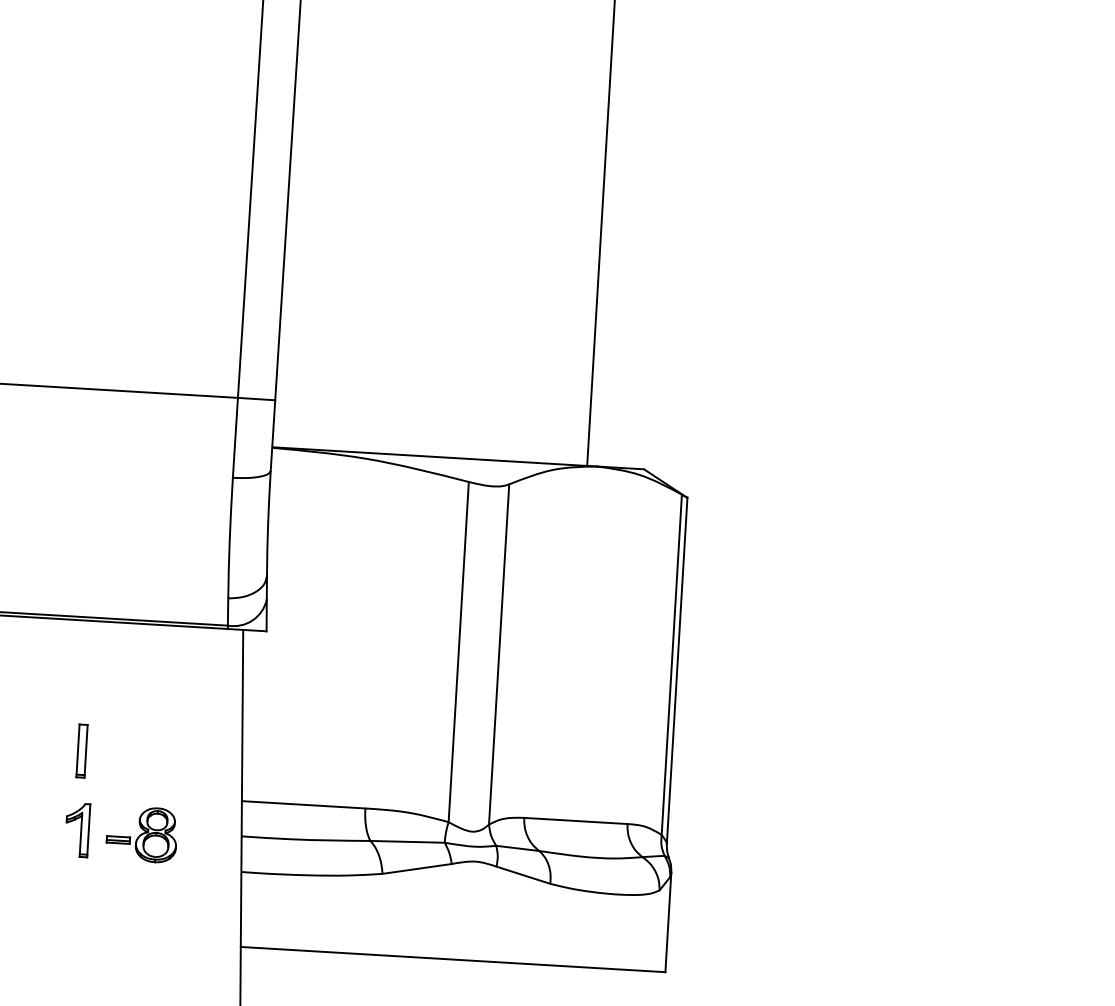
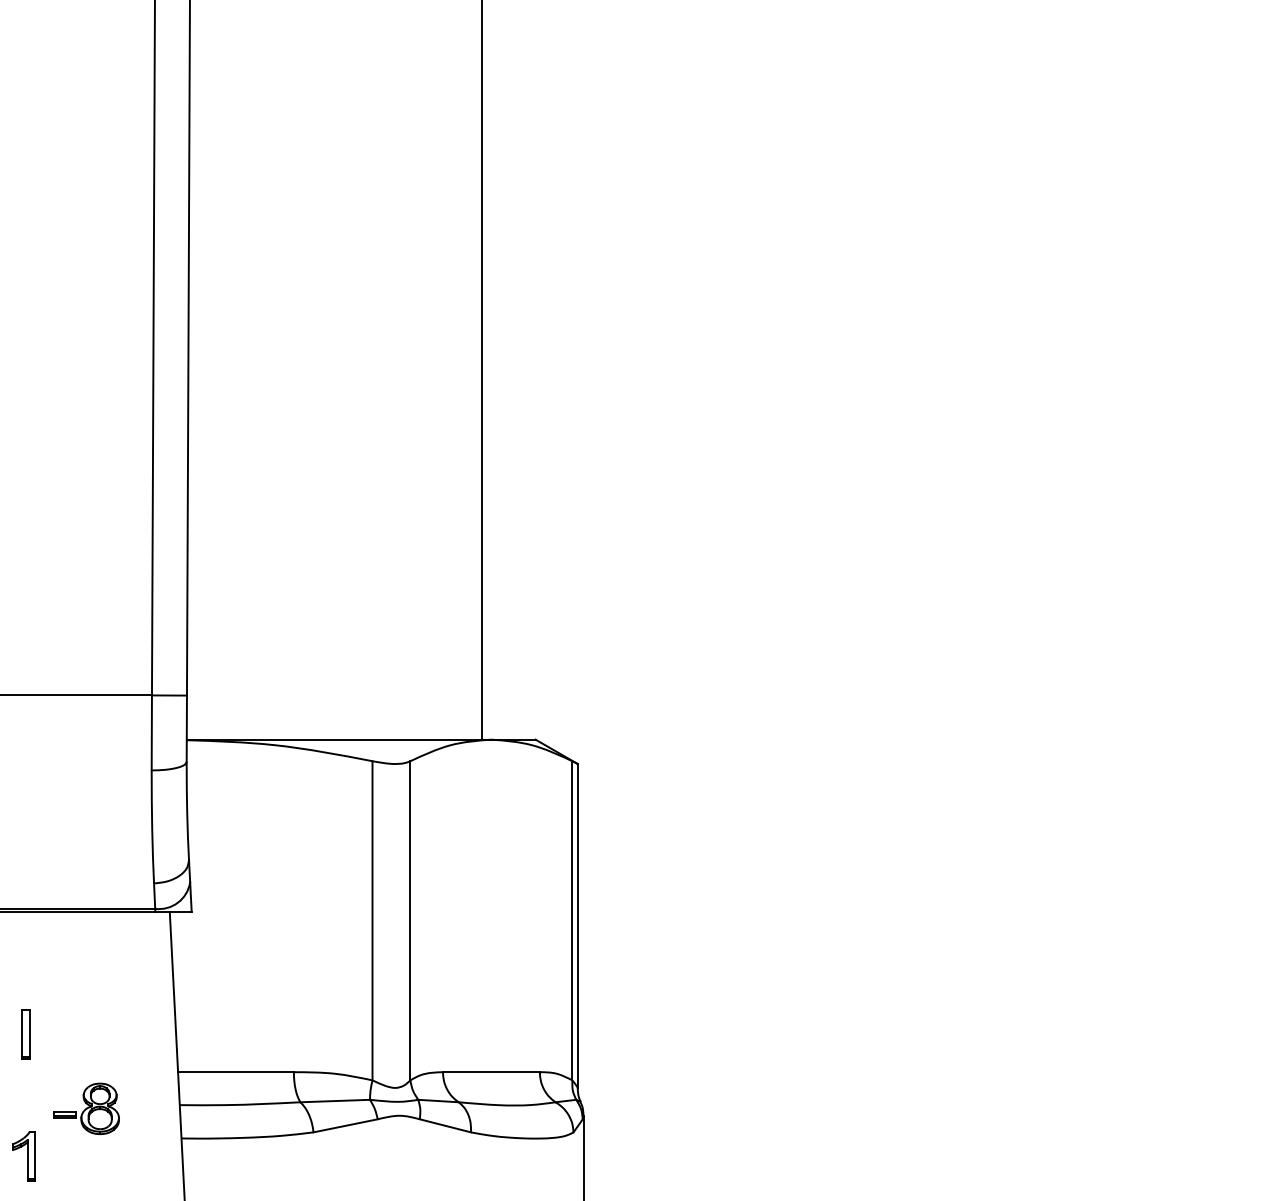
part: (76, 830) -> (23, 1156), moved

